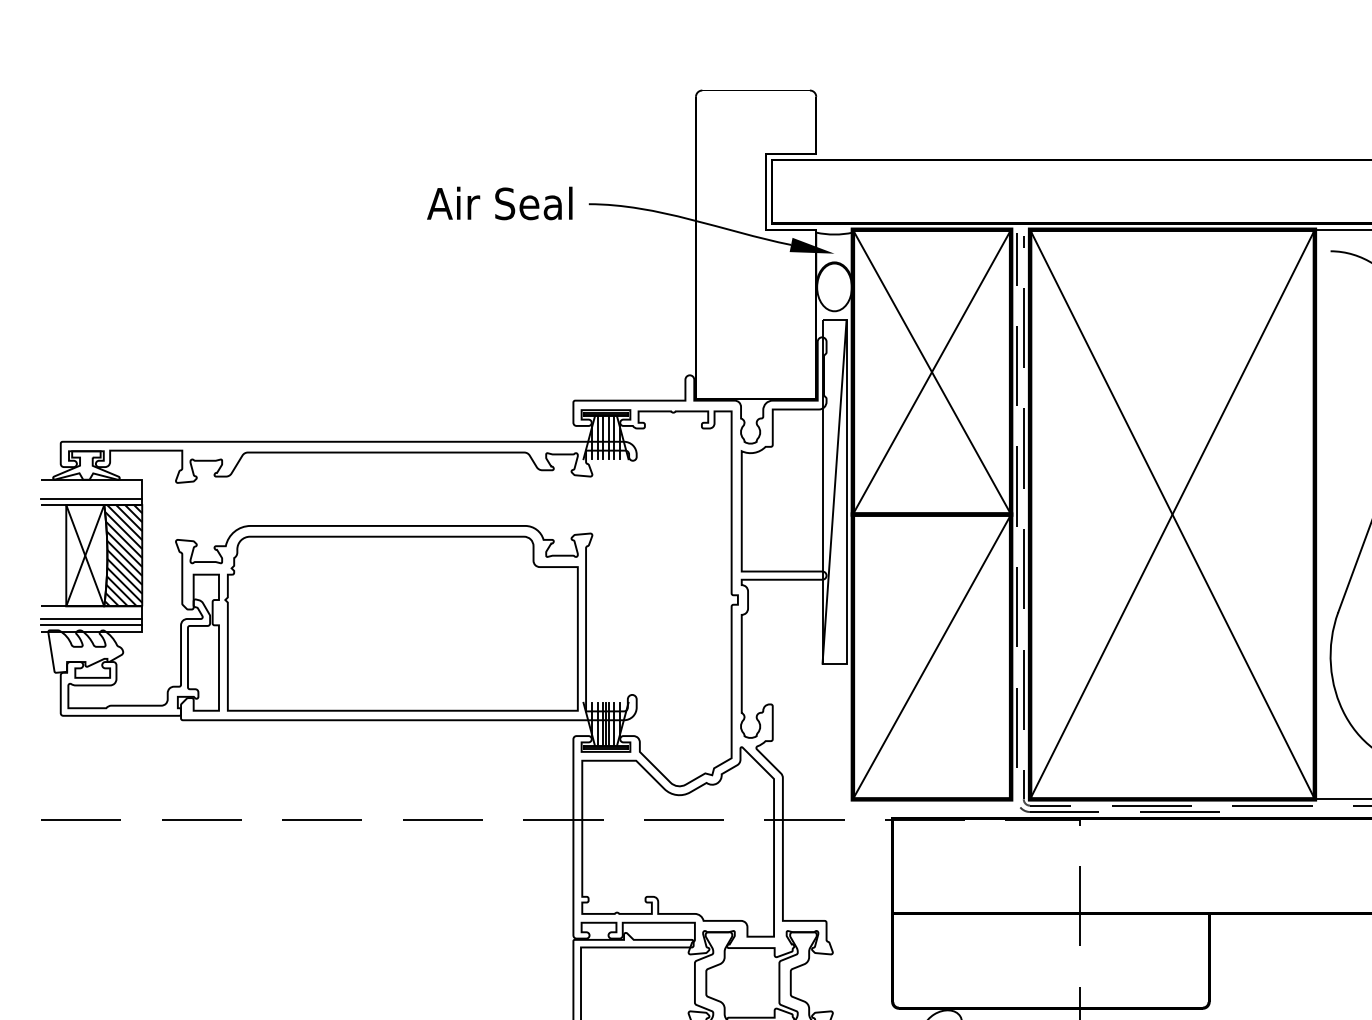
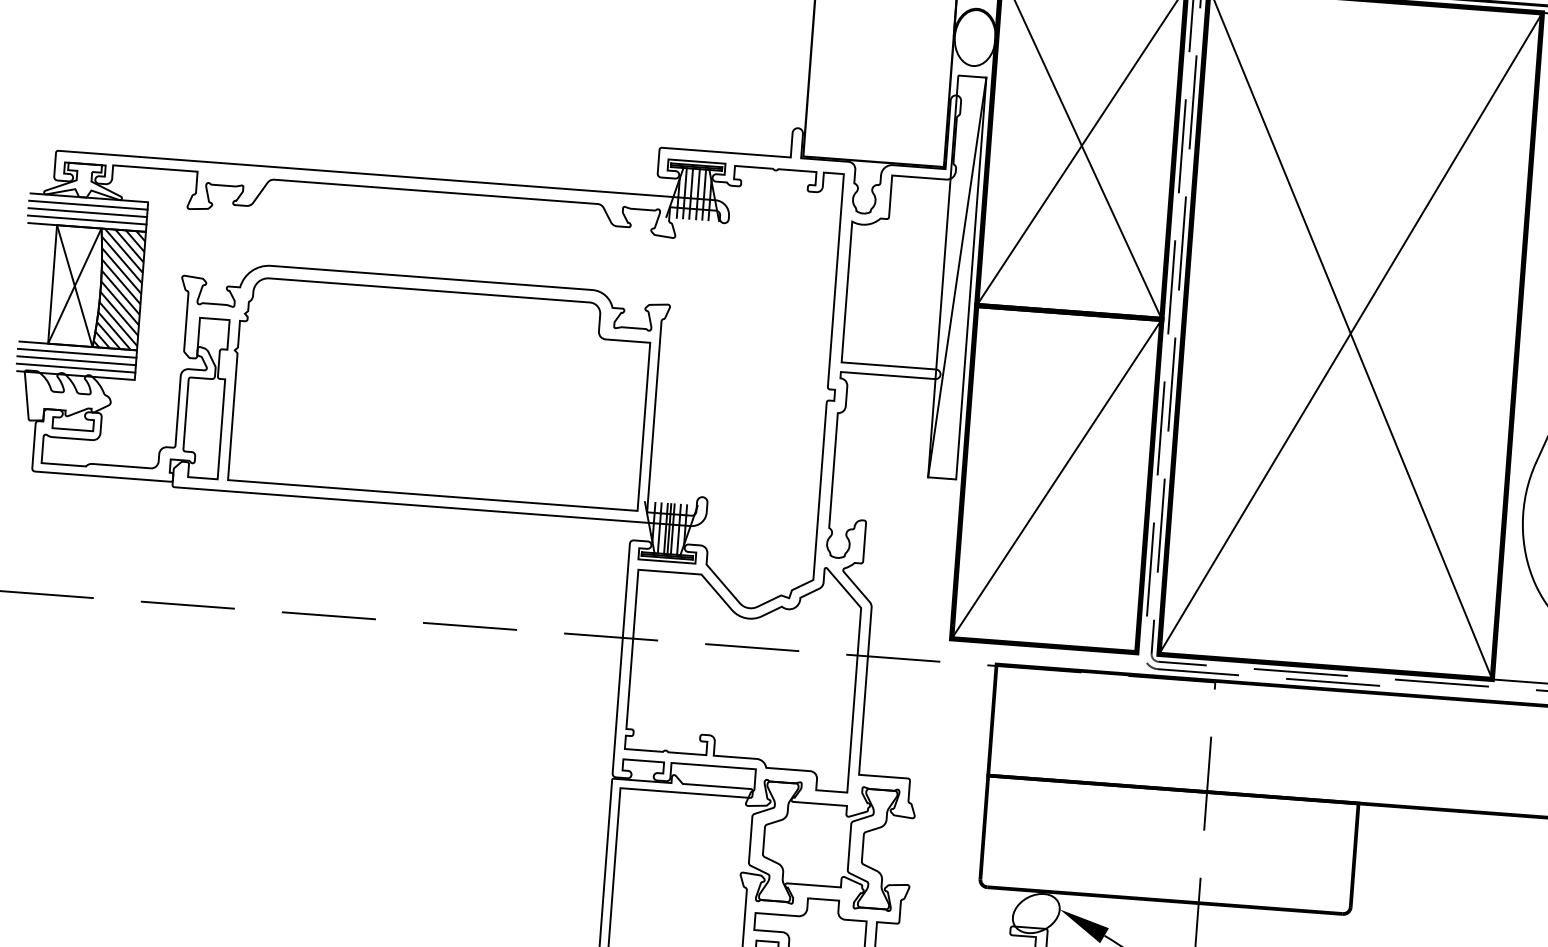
line: (91, 486) -> (88, 205), added
line: (91, 492) -> (87, 212), added
line: (91, 612) -> (77, 353), added

